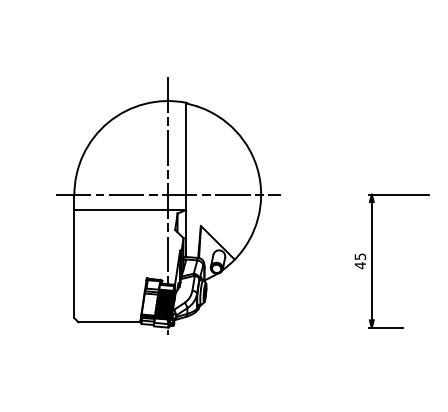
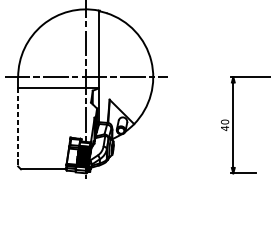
text: (360, 256) -> (225, 121), 45 -> 40
line: (74, 264) -> (18, 127), solid -> dashed

